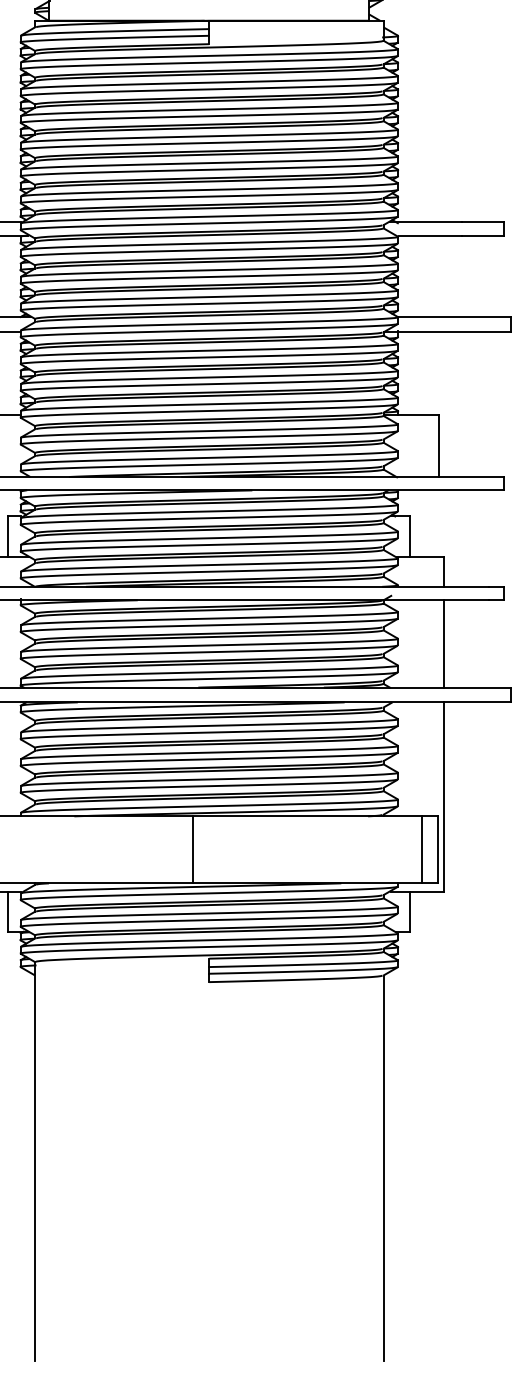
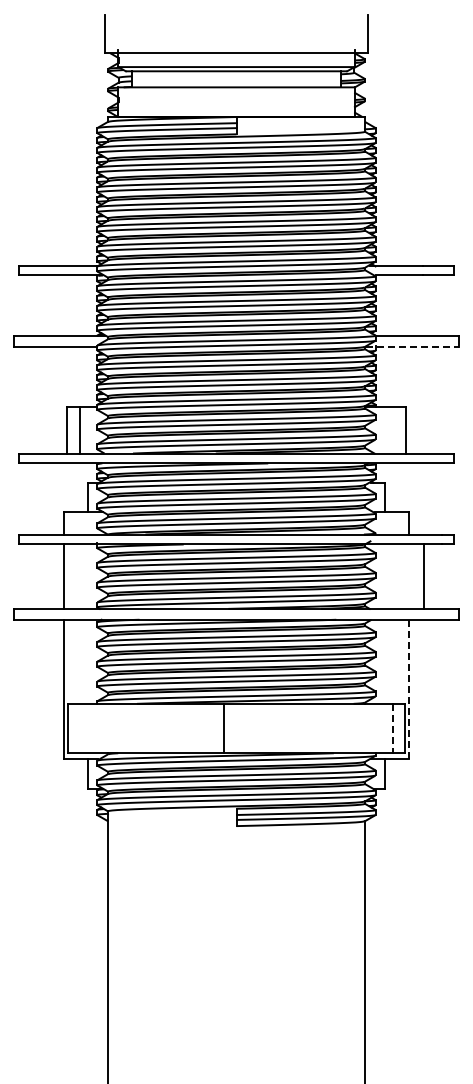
line: (447, 331) -> (412, 346), solid -> dashed
line: (443, 643) -> (424, 576), moved
line: (443, 796) -> (409, 689), solid -> dashed
line: (422, 849) -> (393, 728), solid -> dashed

